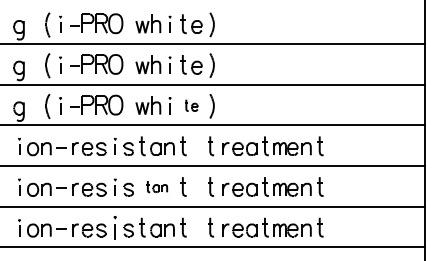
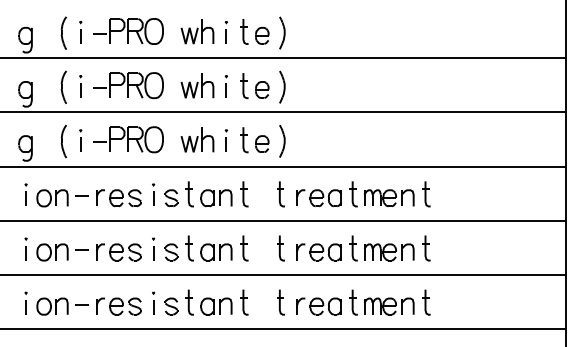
part: (191, 105) -> (254, 140), size x1.67
part: (156, 186) -> (208, 248), size x1.67
part: (115, 227) -> (153, 302), size x0.71

